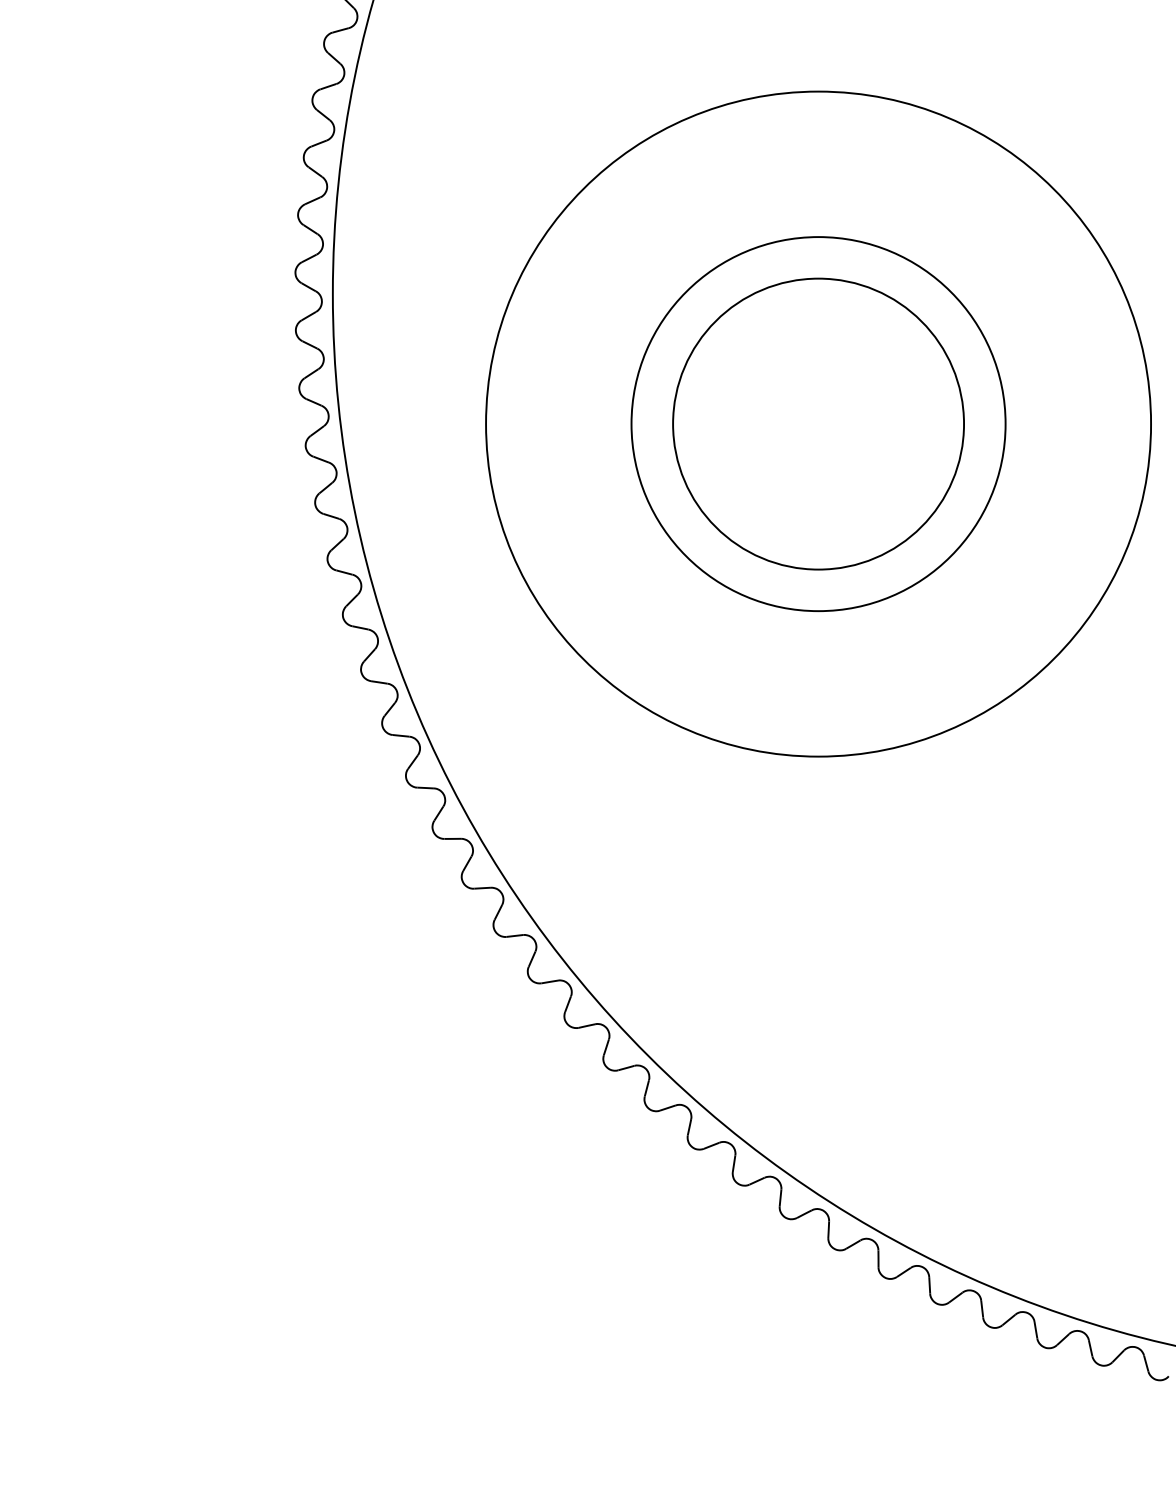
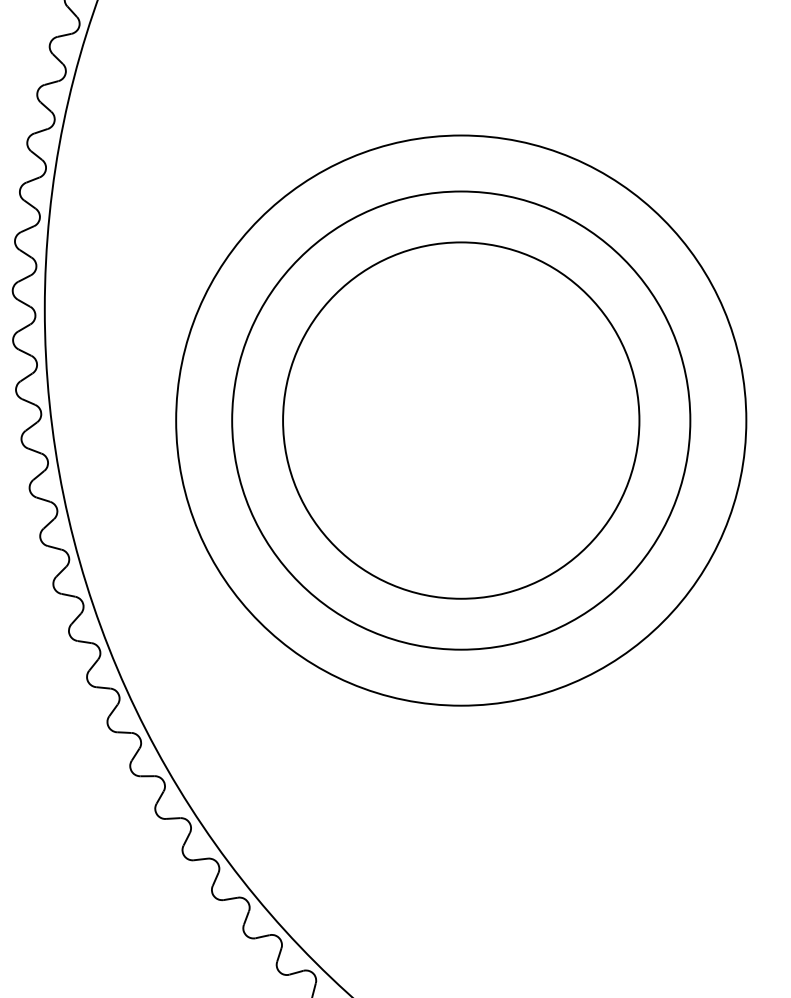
circle: (818, 423) -> (461, 420), size x1.43
circle: (818, 423) -> (461, 420), size x1.43

